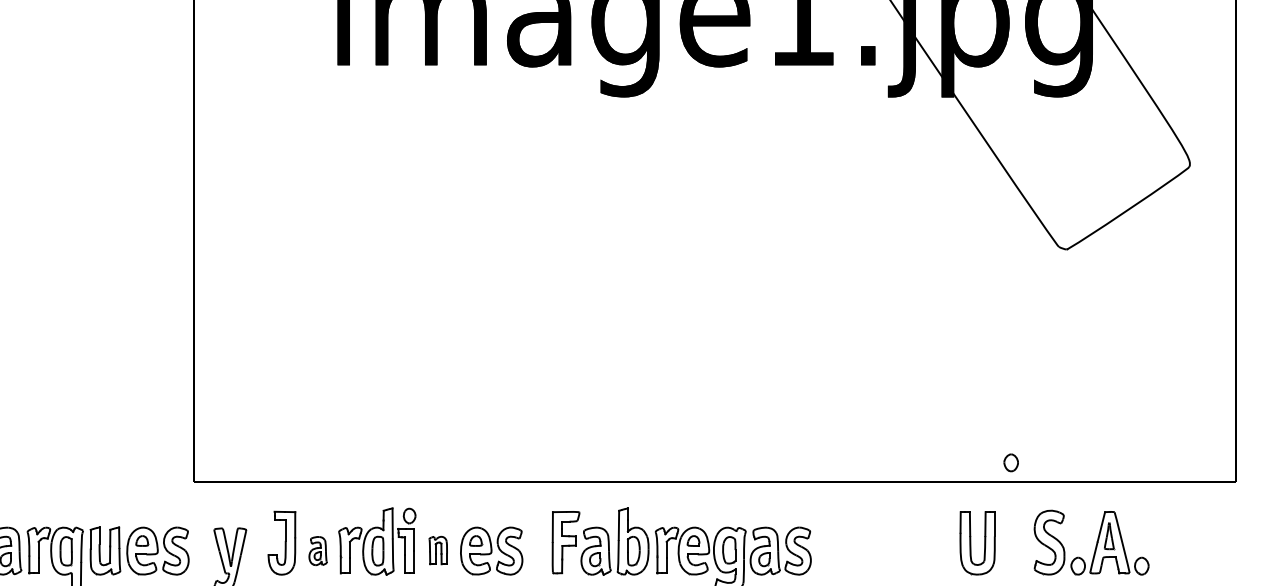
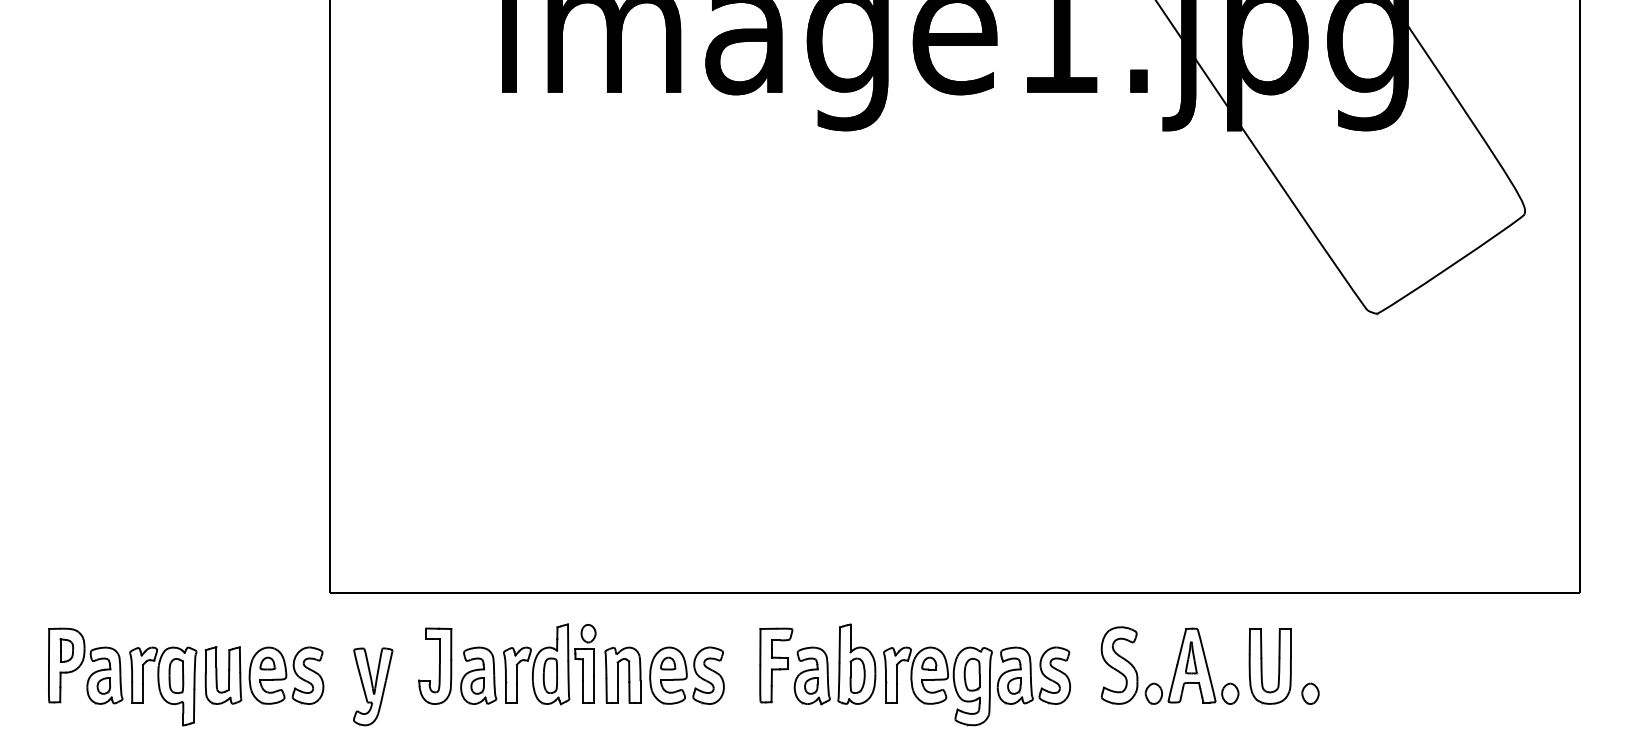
part: (1011, 462) -> (1310, 693), moved
part: (1096, 544) -> (1175, 667), moved
part: (317, 550) -> (478, 675), size x1.67
part: (437, 550) -> (622, 674), size x1.67

